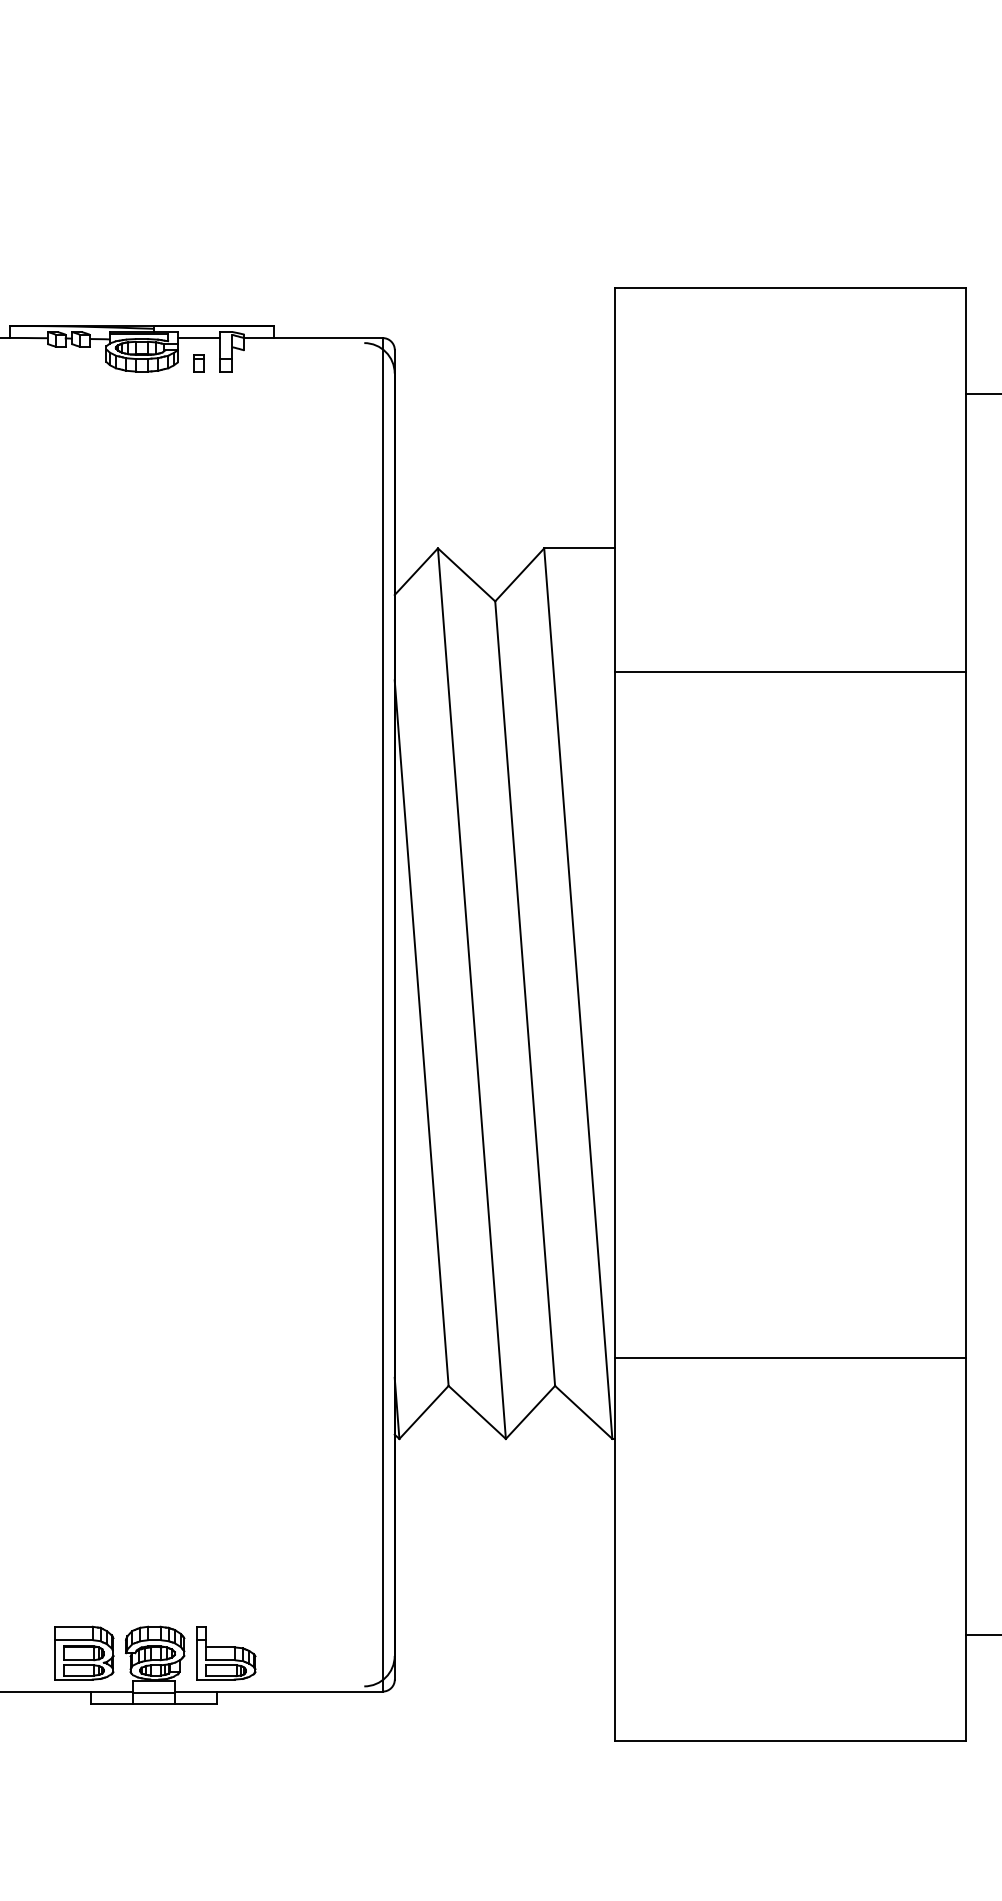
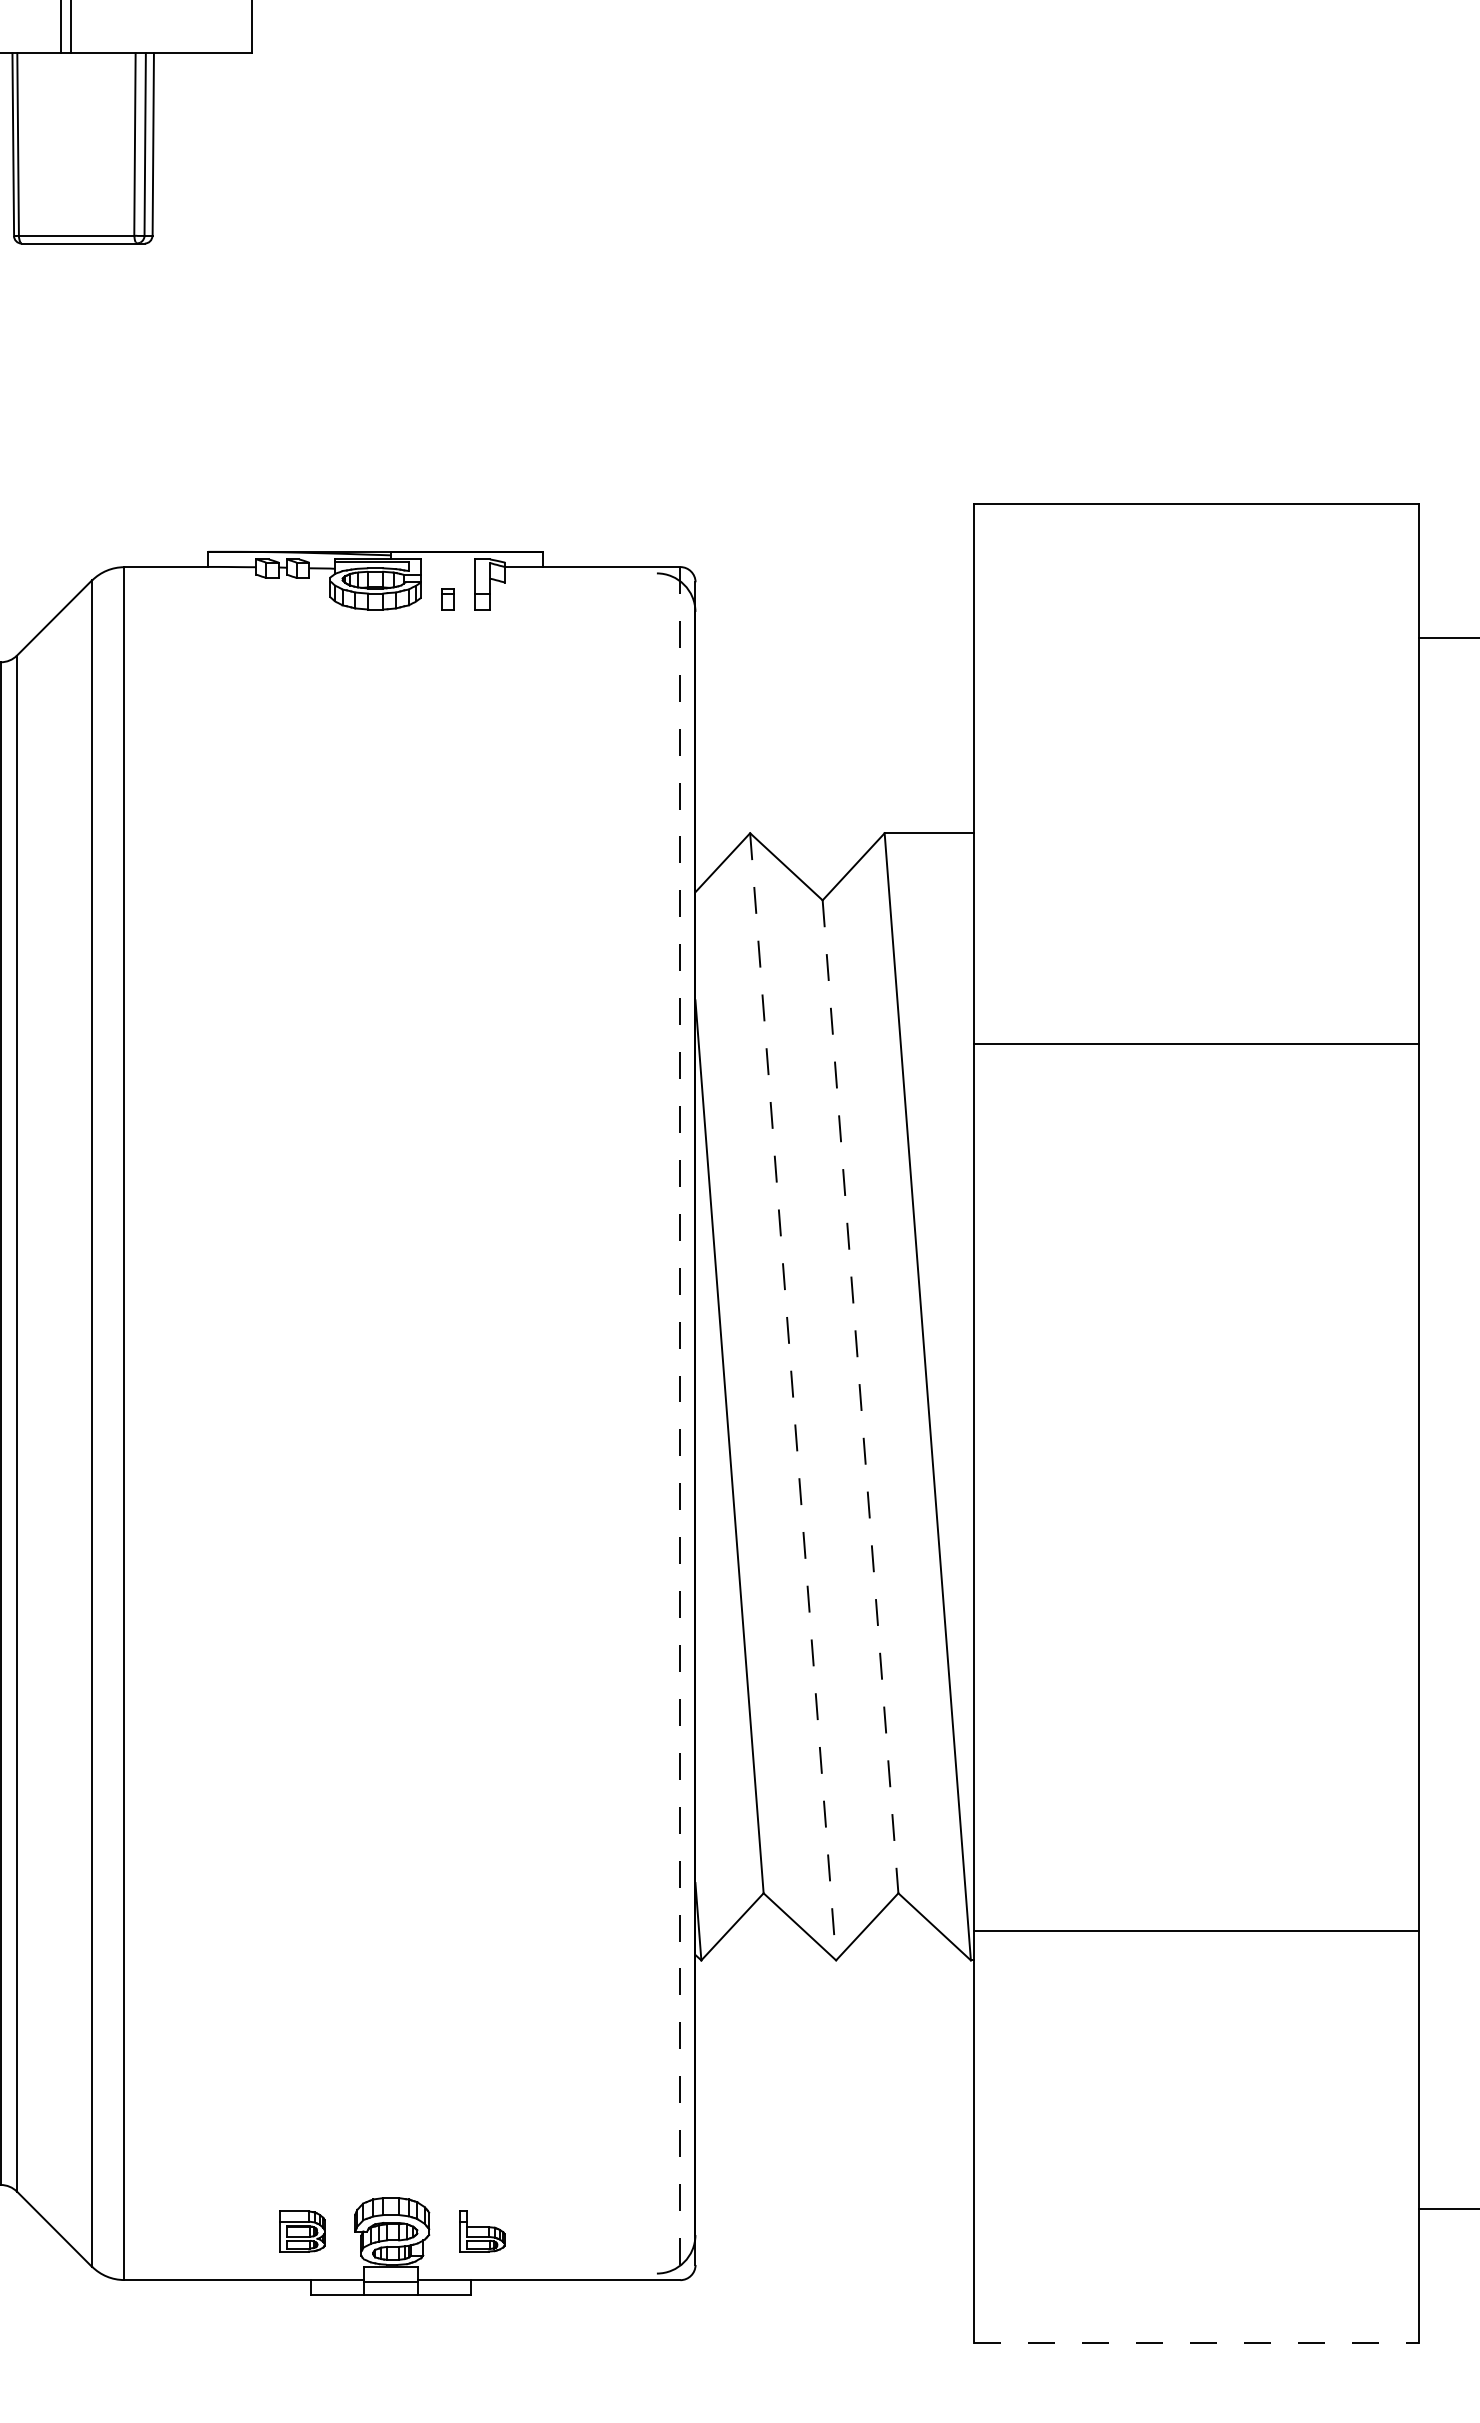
line: (198, 338) -> (447, 567), removed
line: (790, 671) -> (1196, 1043), moved
line: (525, 993) -> (860, 1396), solid -> dashed
line: (472, 994) -> (793, 1397), solid -> dashed
line: (382, 1014) -> (680, 1423), solid -> dashed
line: (790, 1357) -> (1196, 1931), moved
part: (84, 1653) -> (302, 2231), size x0.6
part: (226, 1653) -> (482, 2231), size x0.6
line: (791, 1740) -> (1197, 2342), solid -> dashed

